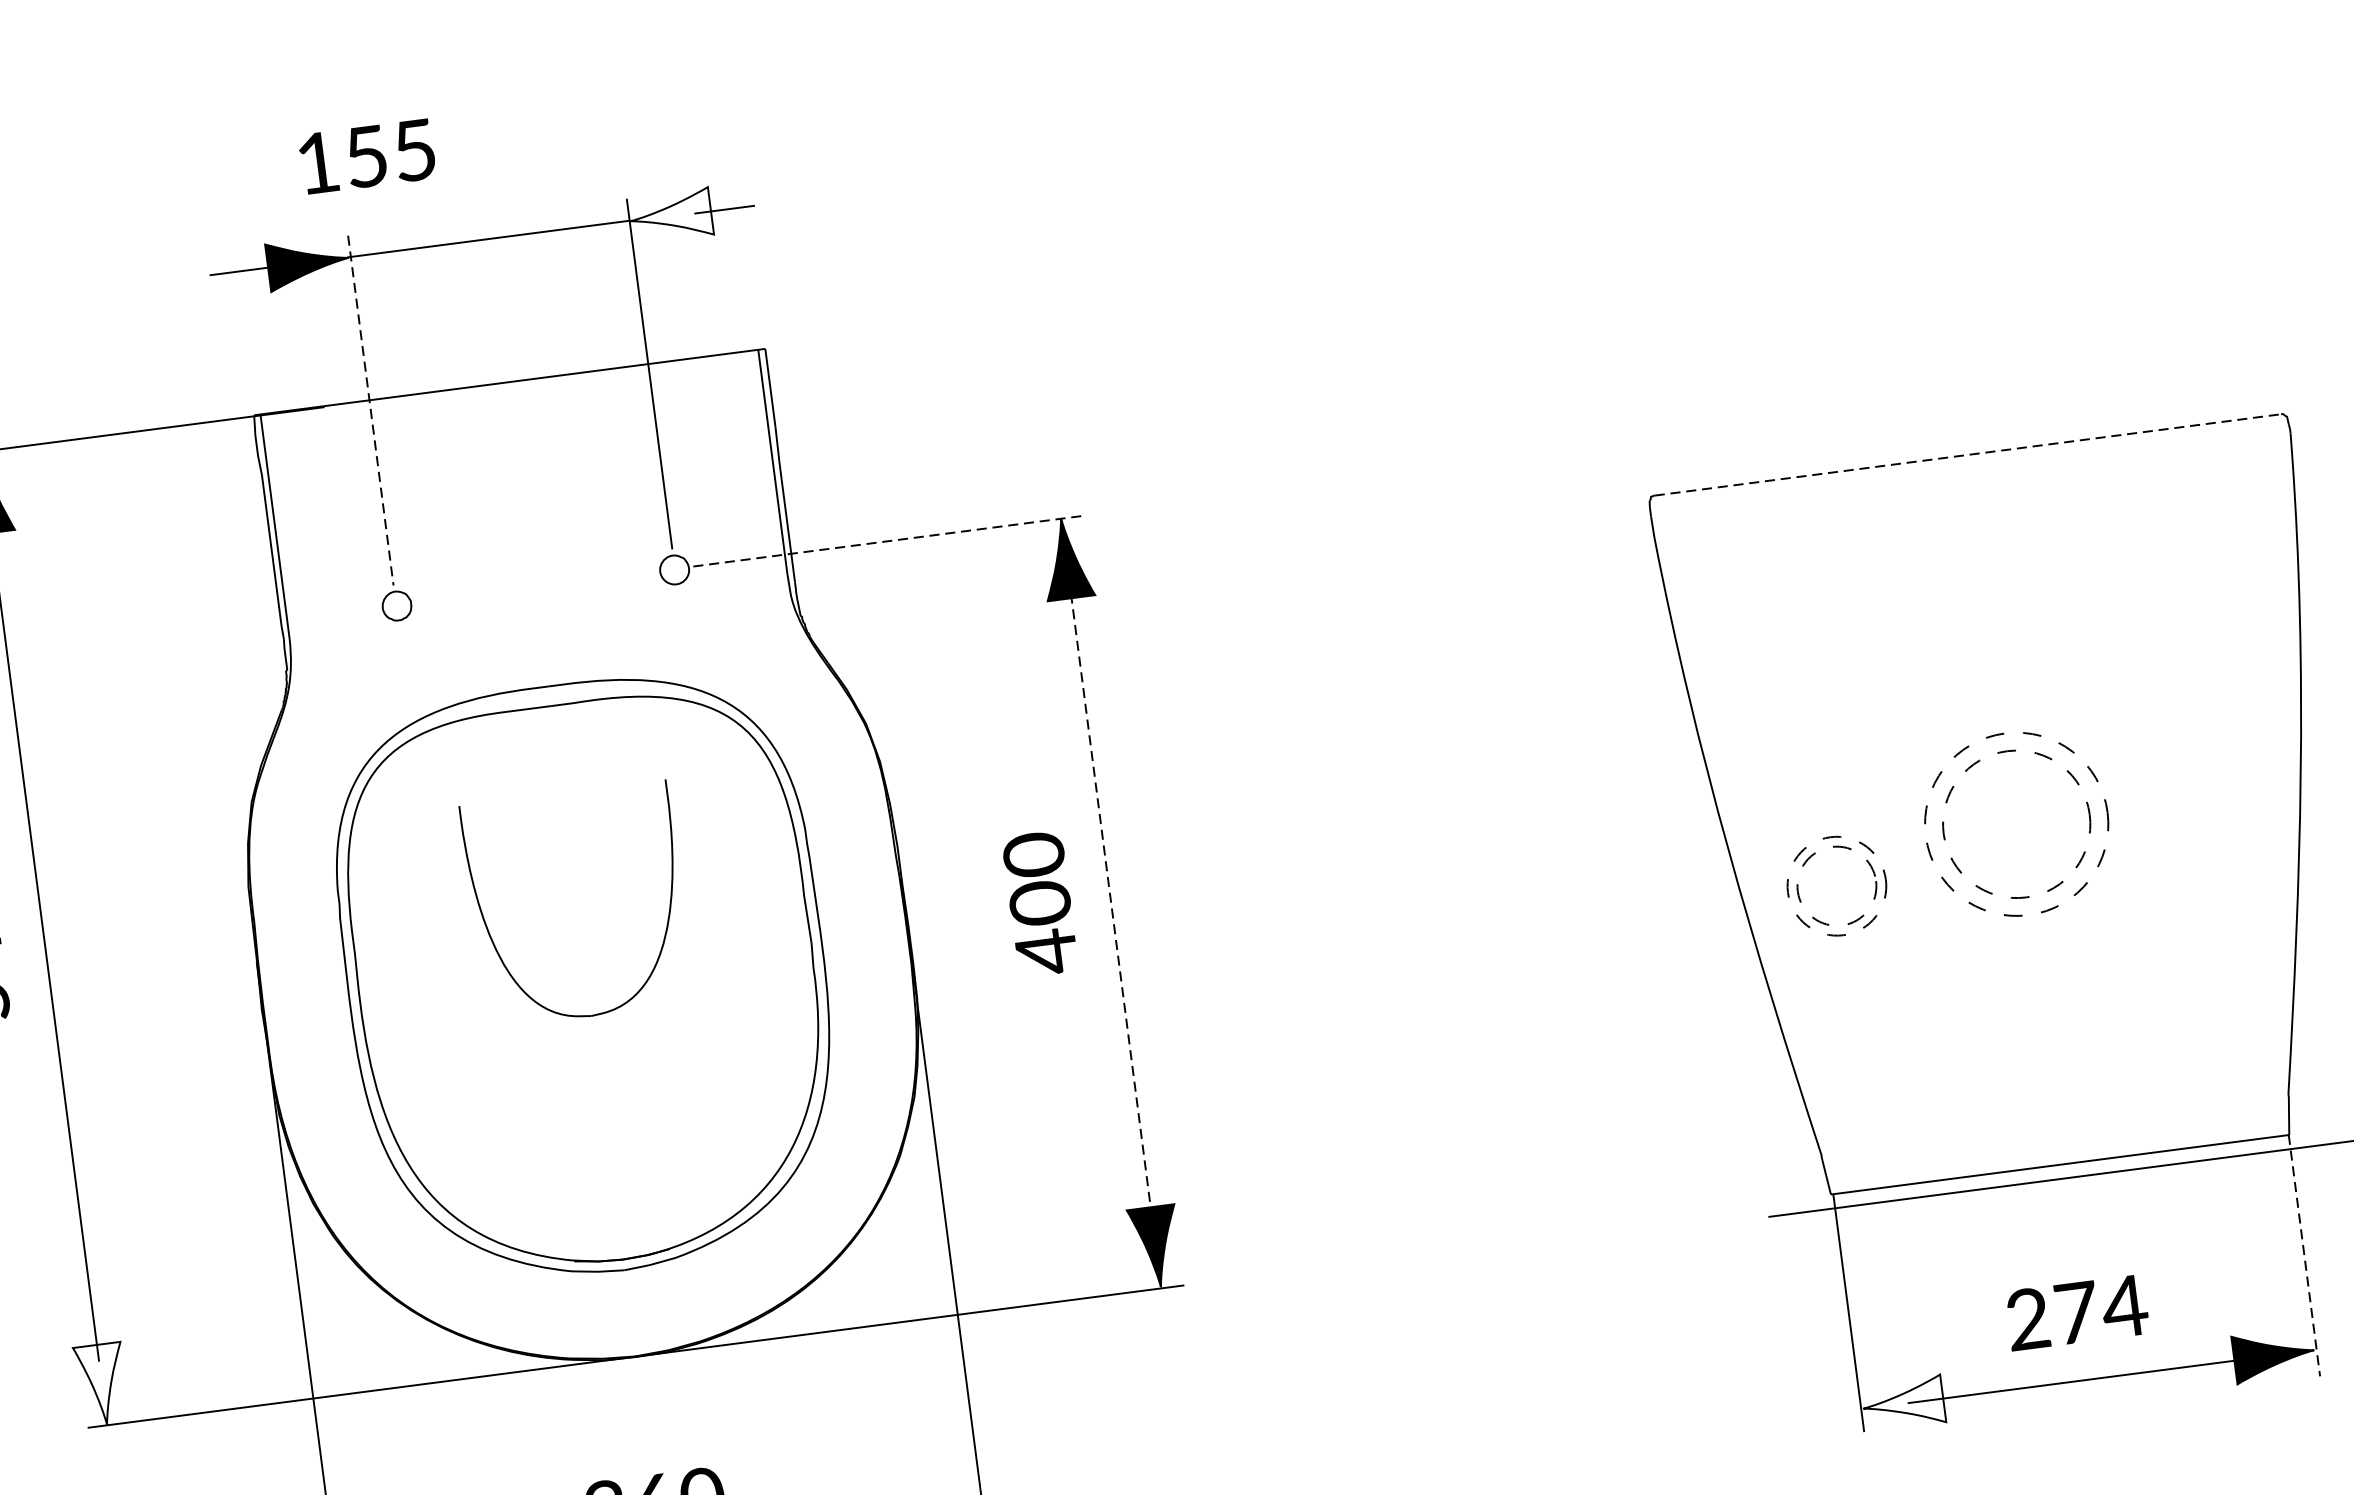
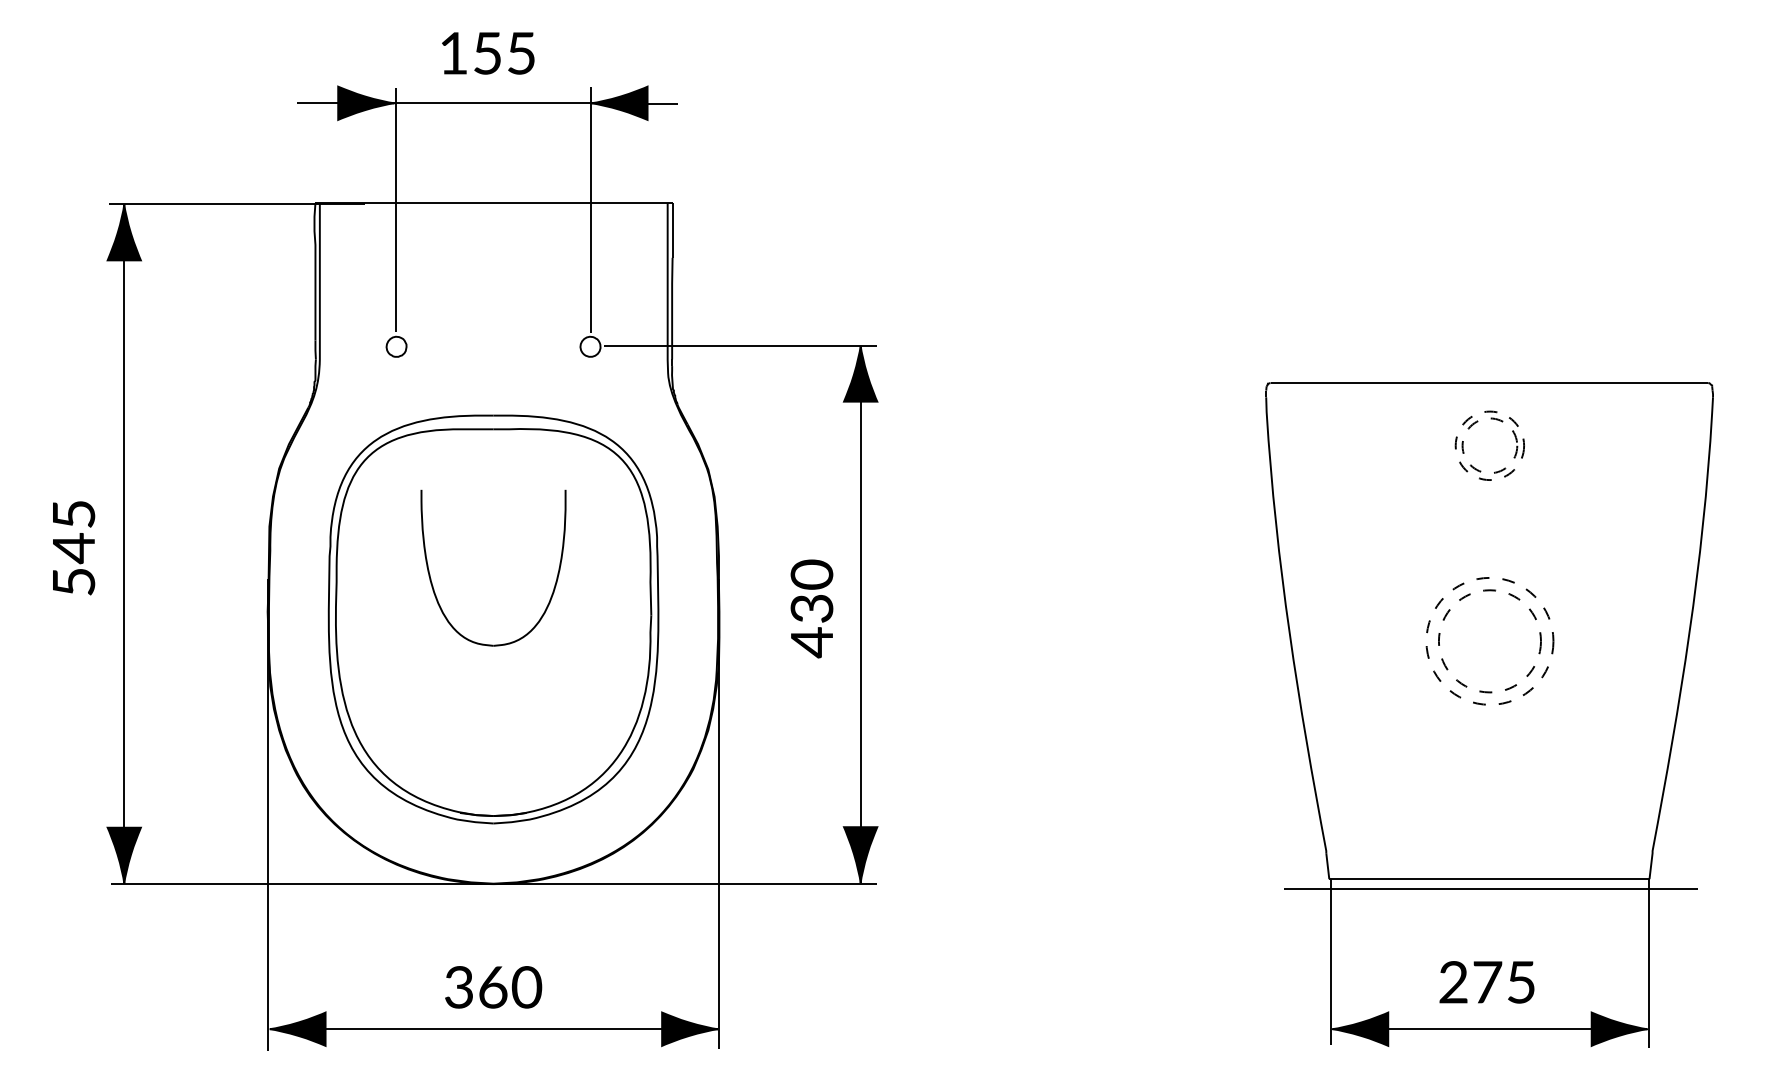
text: (367, 156) -> (488, 53), moved
fill: (670, 214) -> (619, 102), added
line: (371, 410) -> (396, 210), dashed -> solid
line: (1968, 455) -> (1489, 383), dashed -> solid
line: (889, 541) -> (740, 346), dashed -> solid
part: (1805, 865) -> (1470, 428), moved
line: (1108, 887) -> (860, 603), dashed -> solid
text: (1039, 903) -> (811, 608), 400 -> 430
line: (2304, 1255) -> (1649, 963), dashed -> solid
text: (2123, 1306) -> (1520, 982), 274 -> 275
fill: (100, 1384) -> (123, 855), added
fill: (1903, 1402) -> (1360, 1028), added

